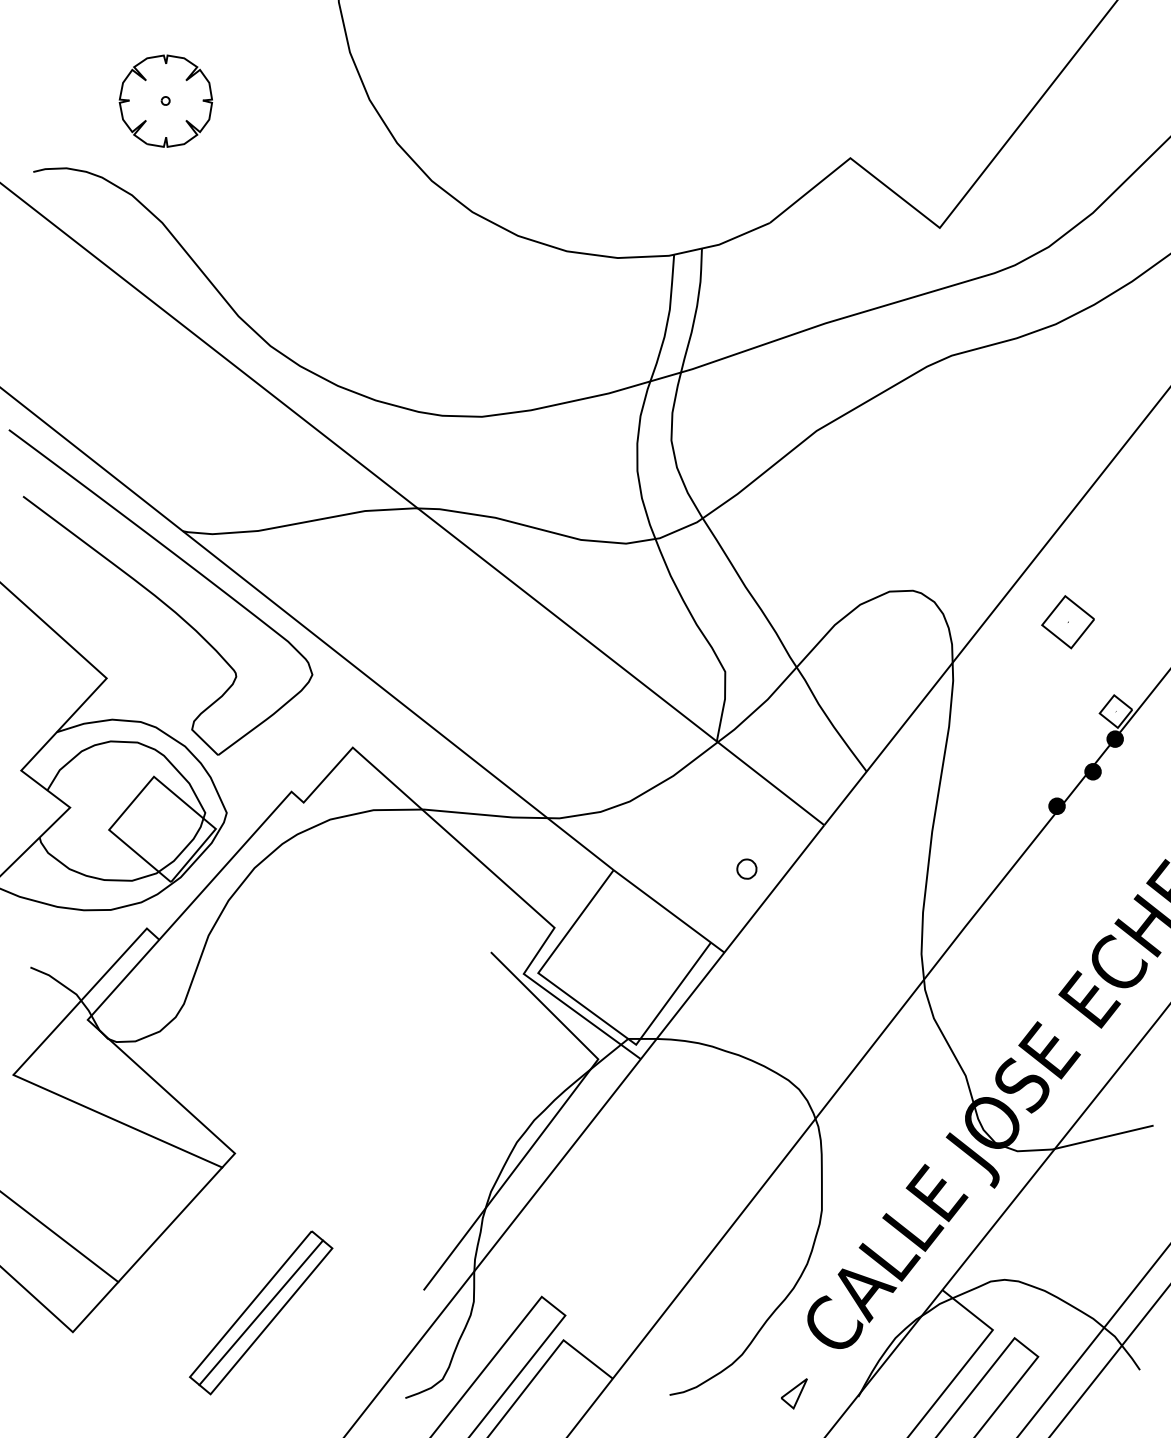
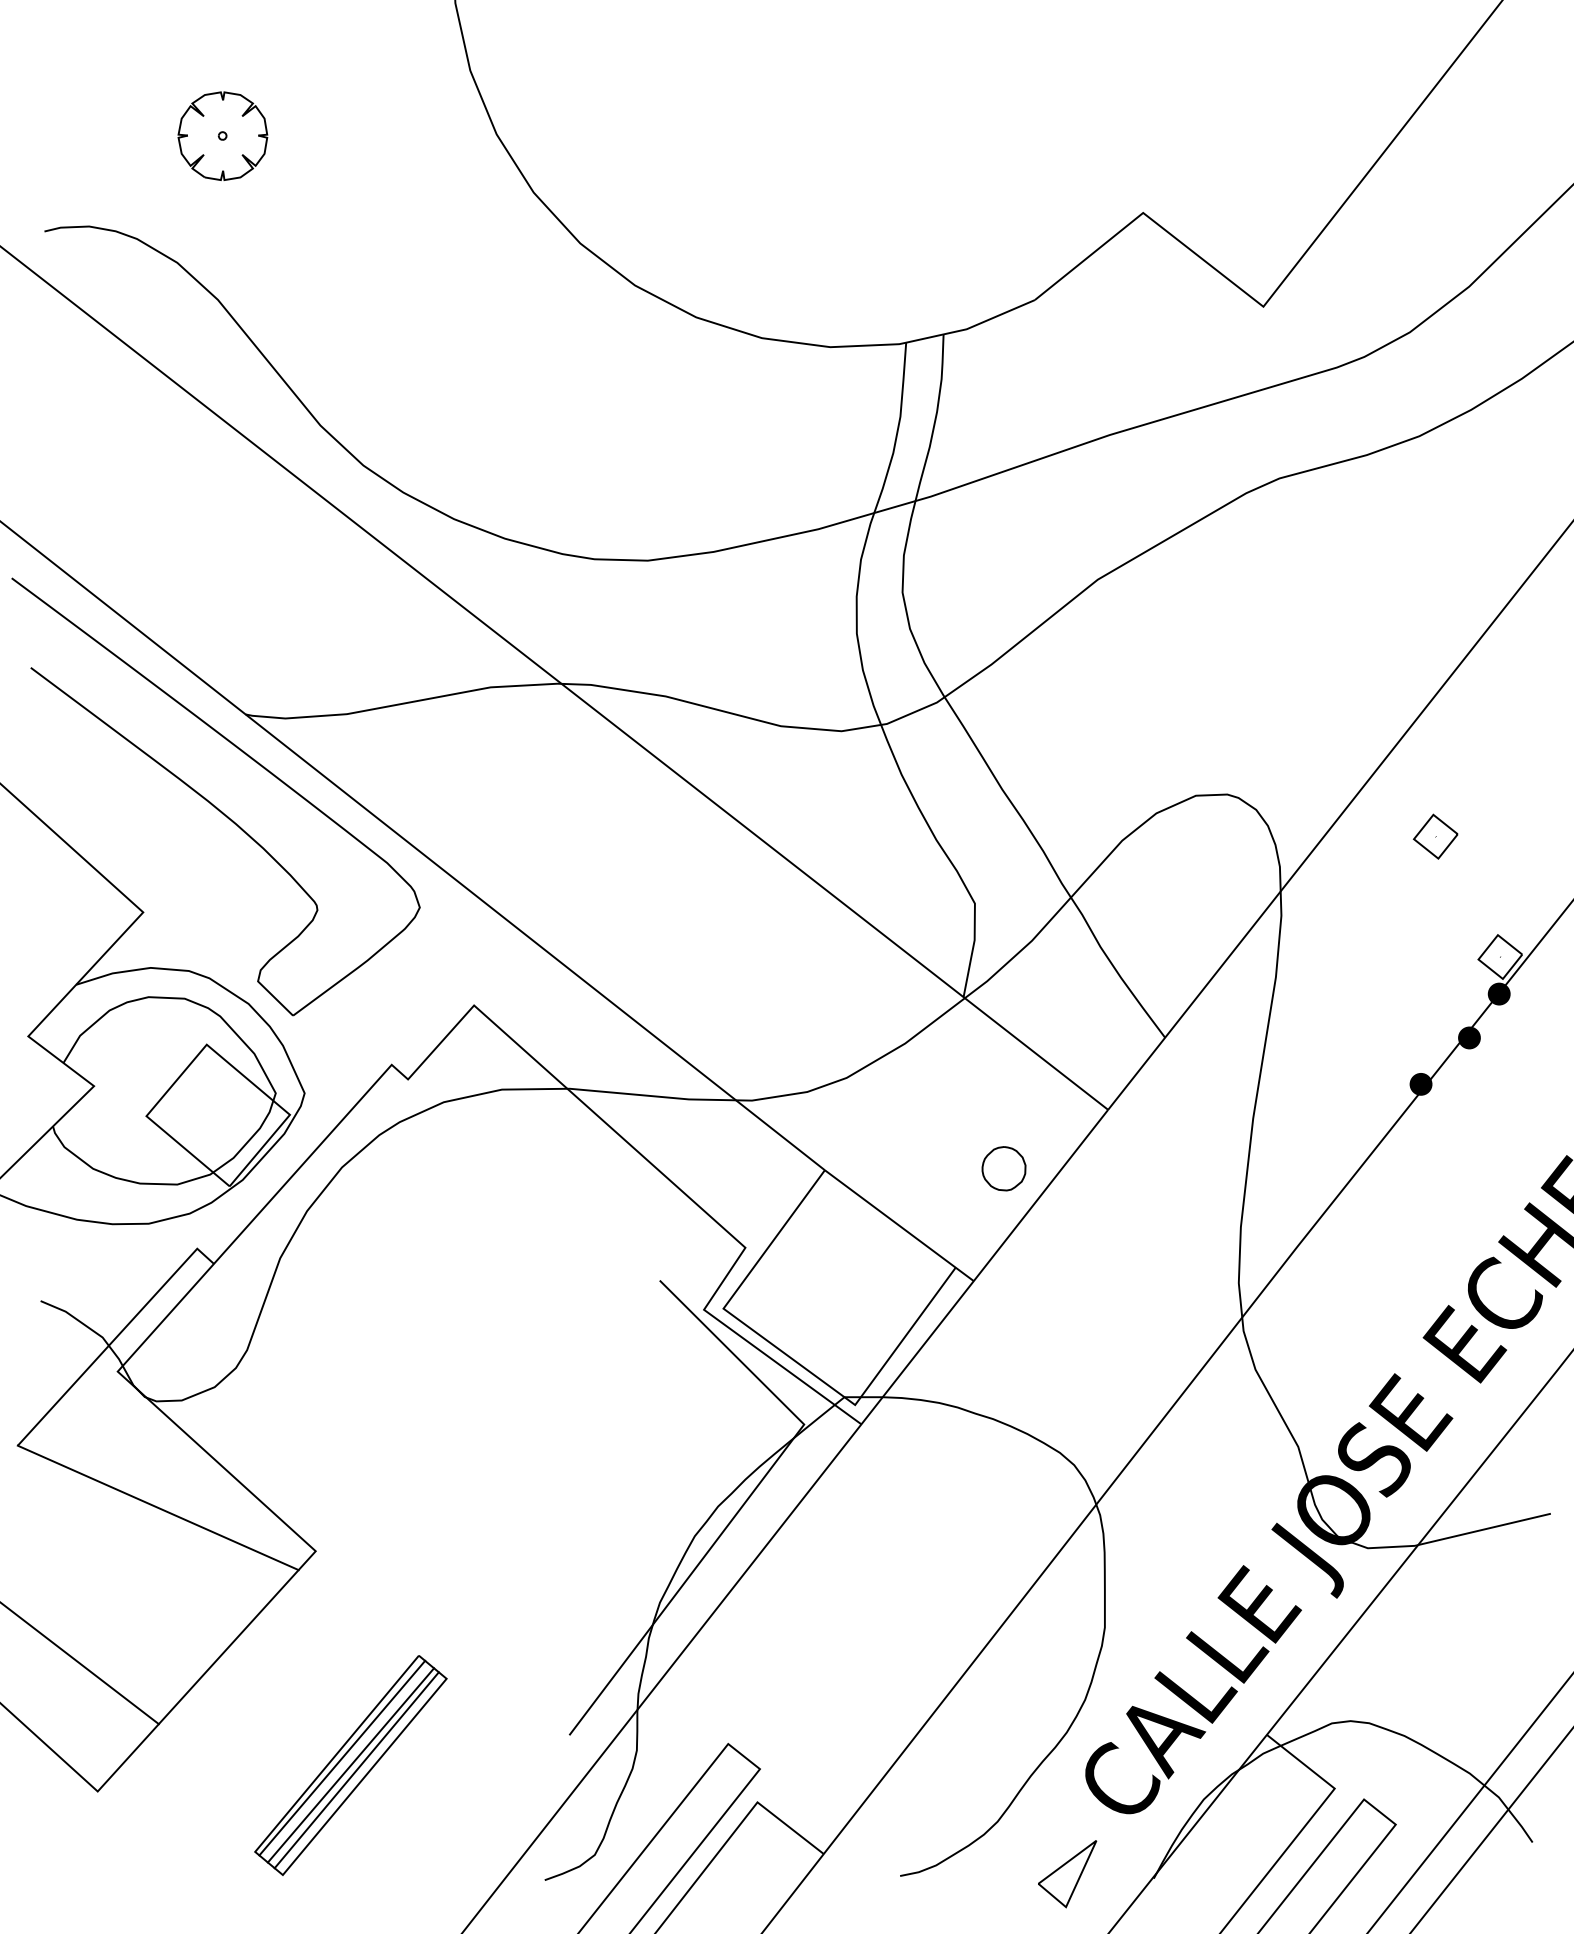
part: (165, 100) -> (222, 135), size x0.71
part: (1067, 621) -> (1435, 836), size x0.62
part: (746, 868) -> (1003, 1168), size x1.67
line: (254, 1306) -> (342, 1757), added
line: (265, 1316) -> (356, 1770), added
part: (794, 1393) -> (1067, 1874), size x1.67

